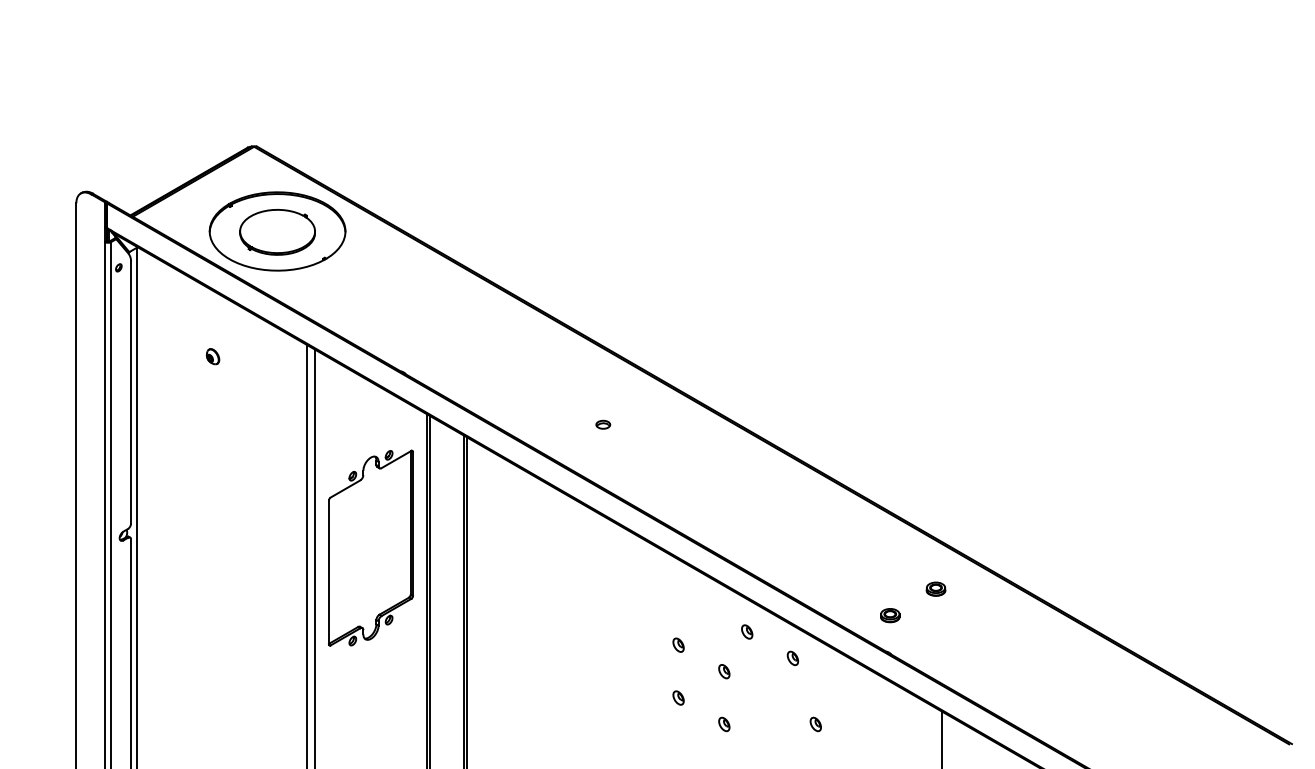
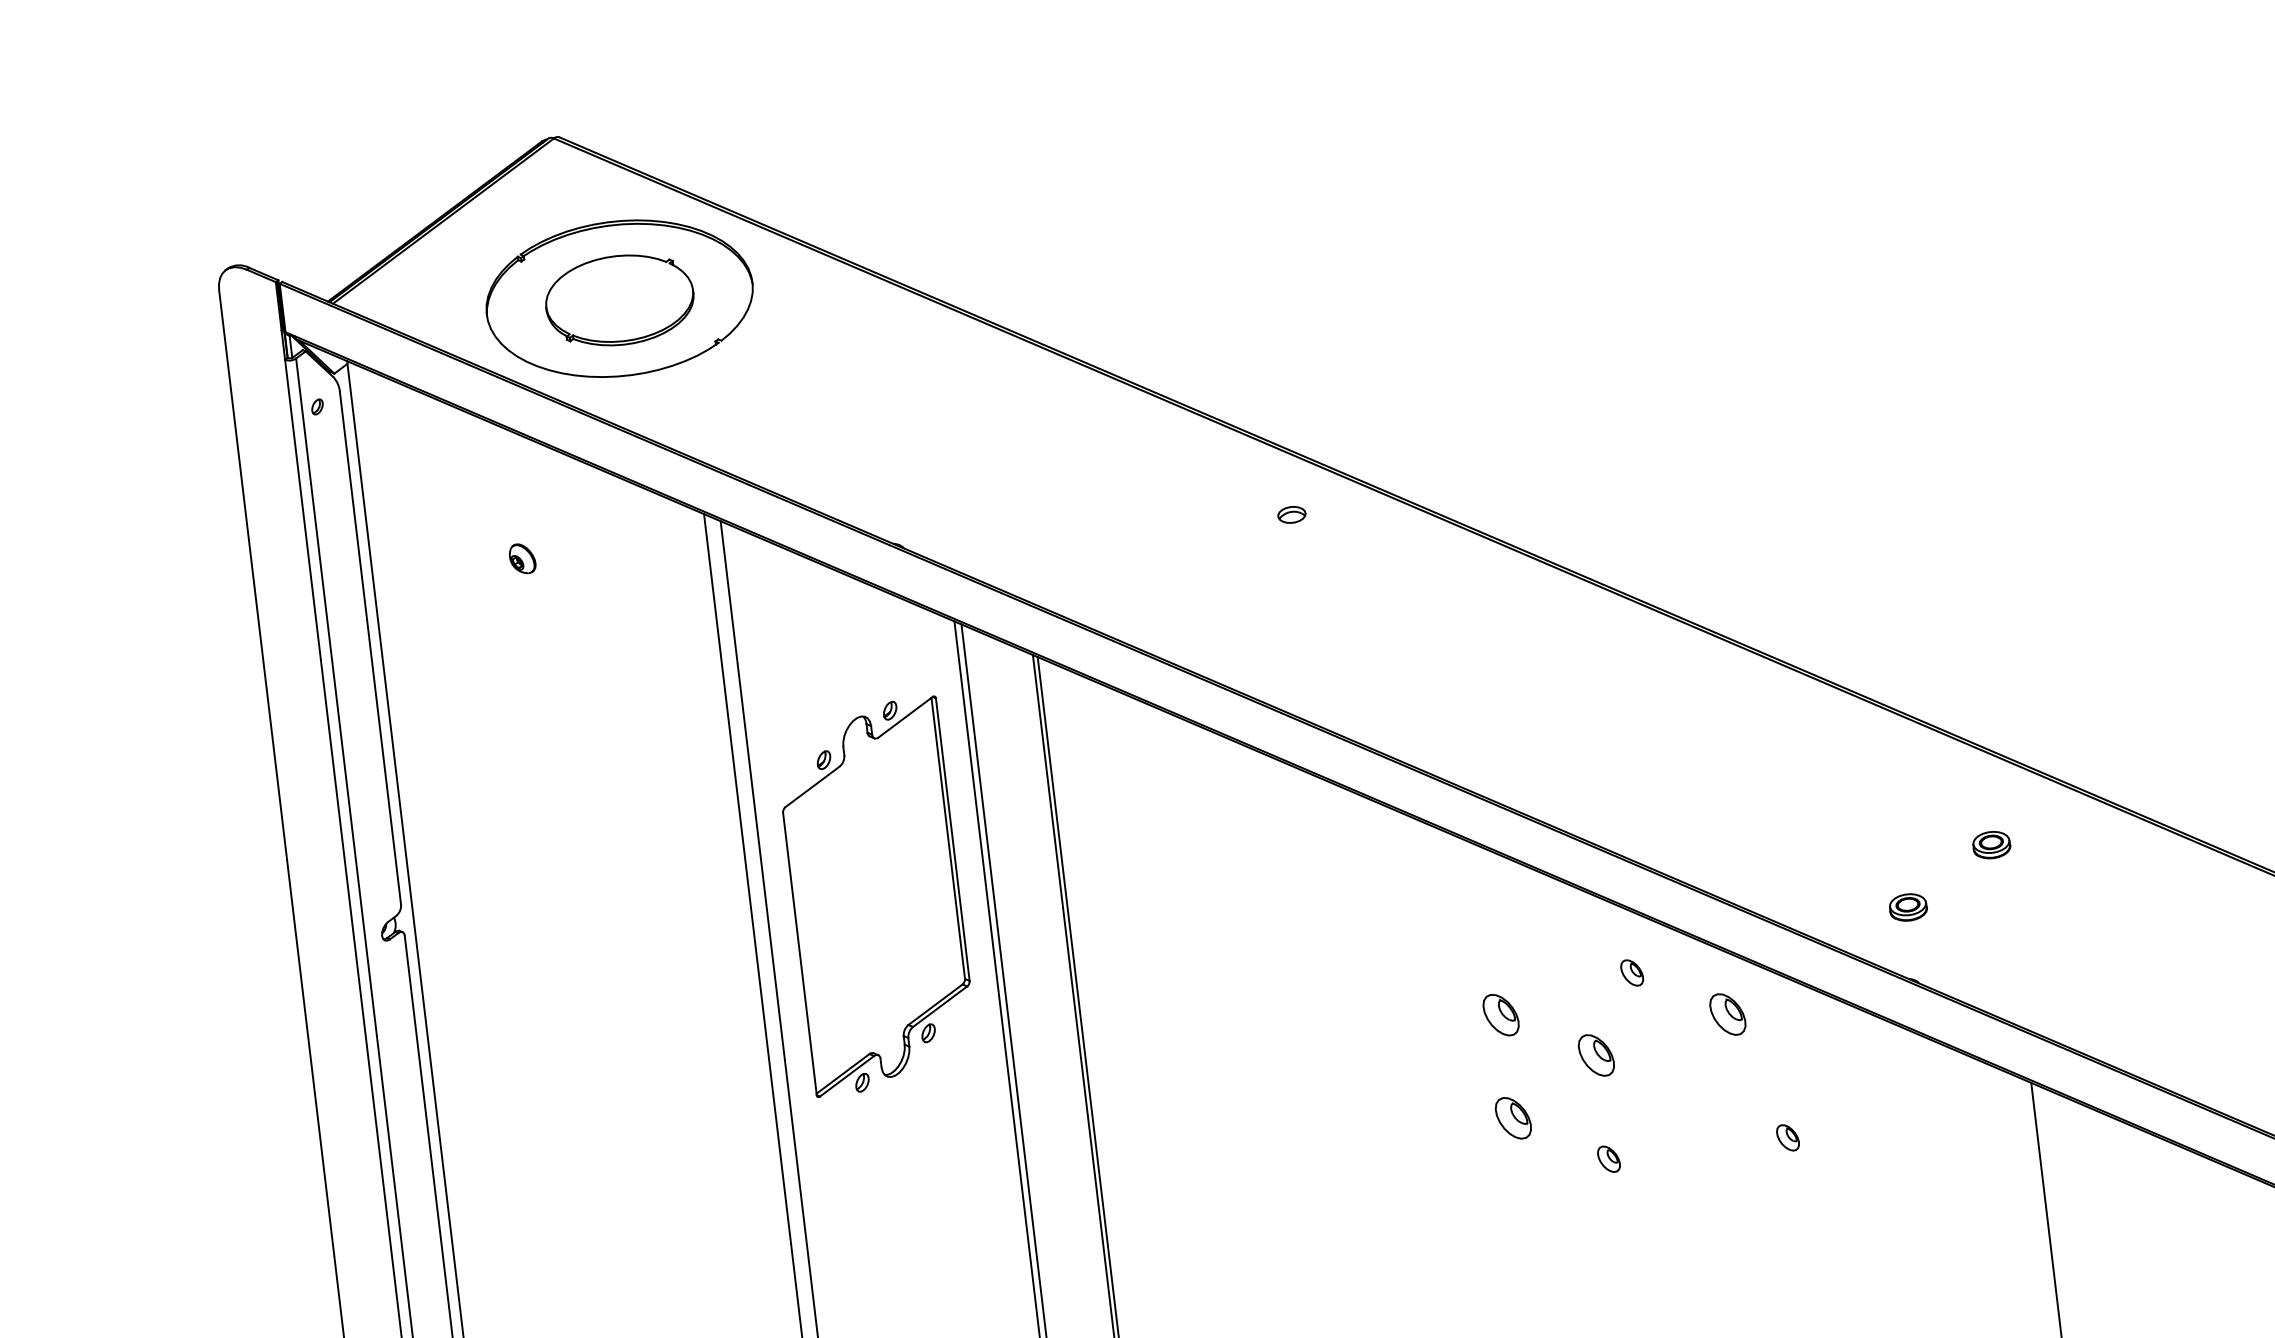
part: (603, 424) -> (1292, 514), moved
part: (678, 644) -> (1500, 1013), size x1.6
part: (792, 657) -> (1726, 1012), size x1.6
part: (724, 671) -> (1596, 1055), size x1.6
part: (678, 697) -> (1512, 1117), size x1.6

